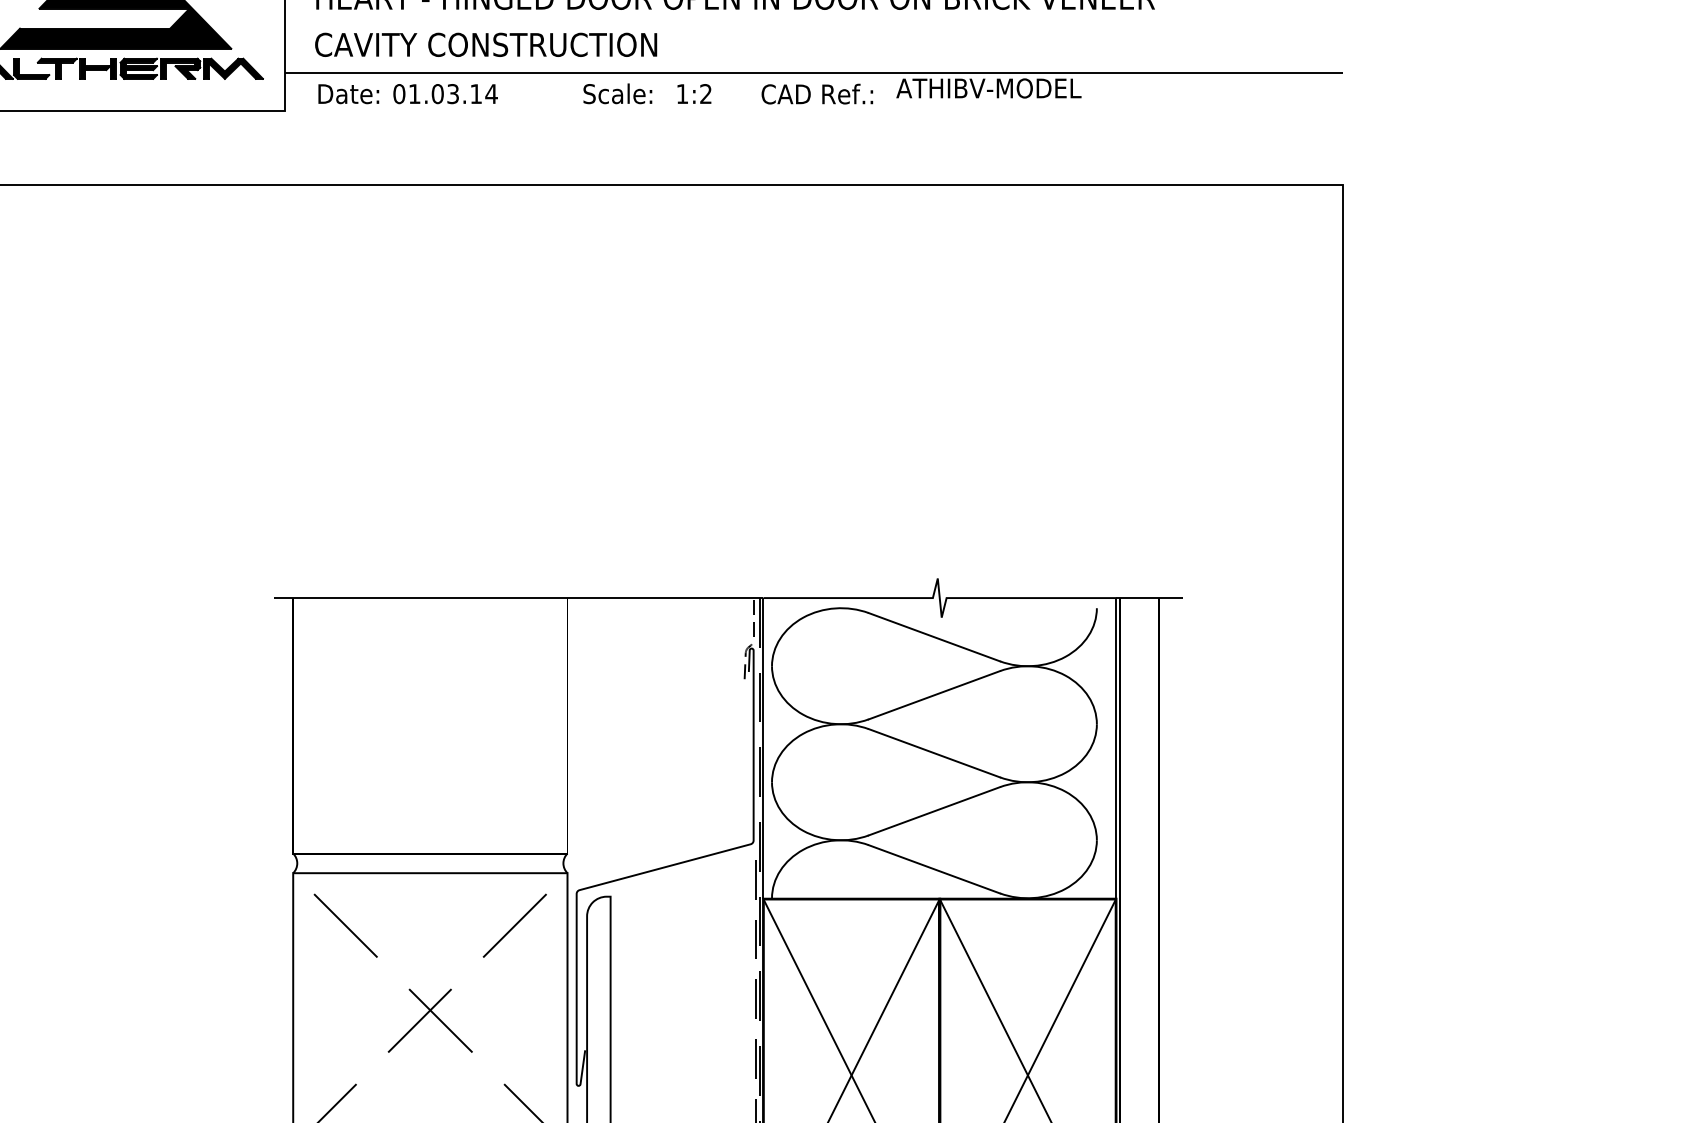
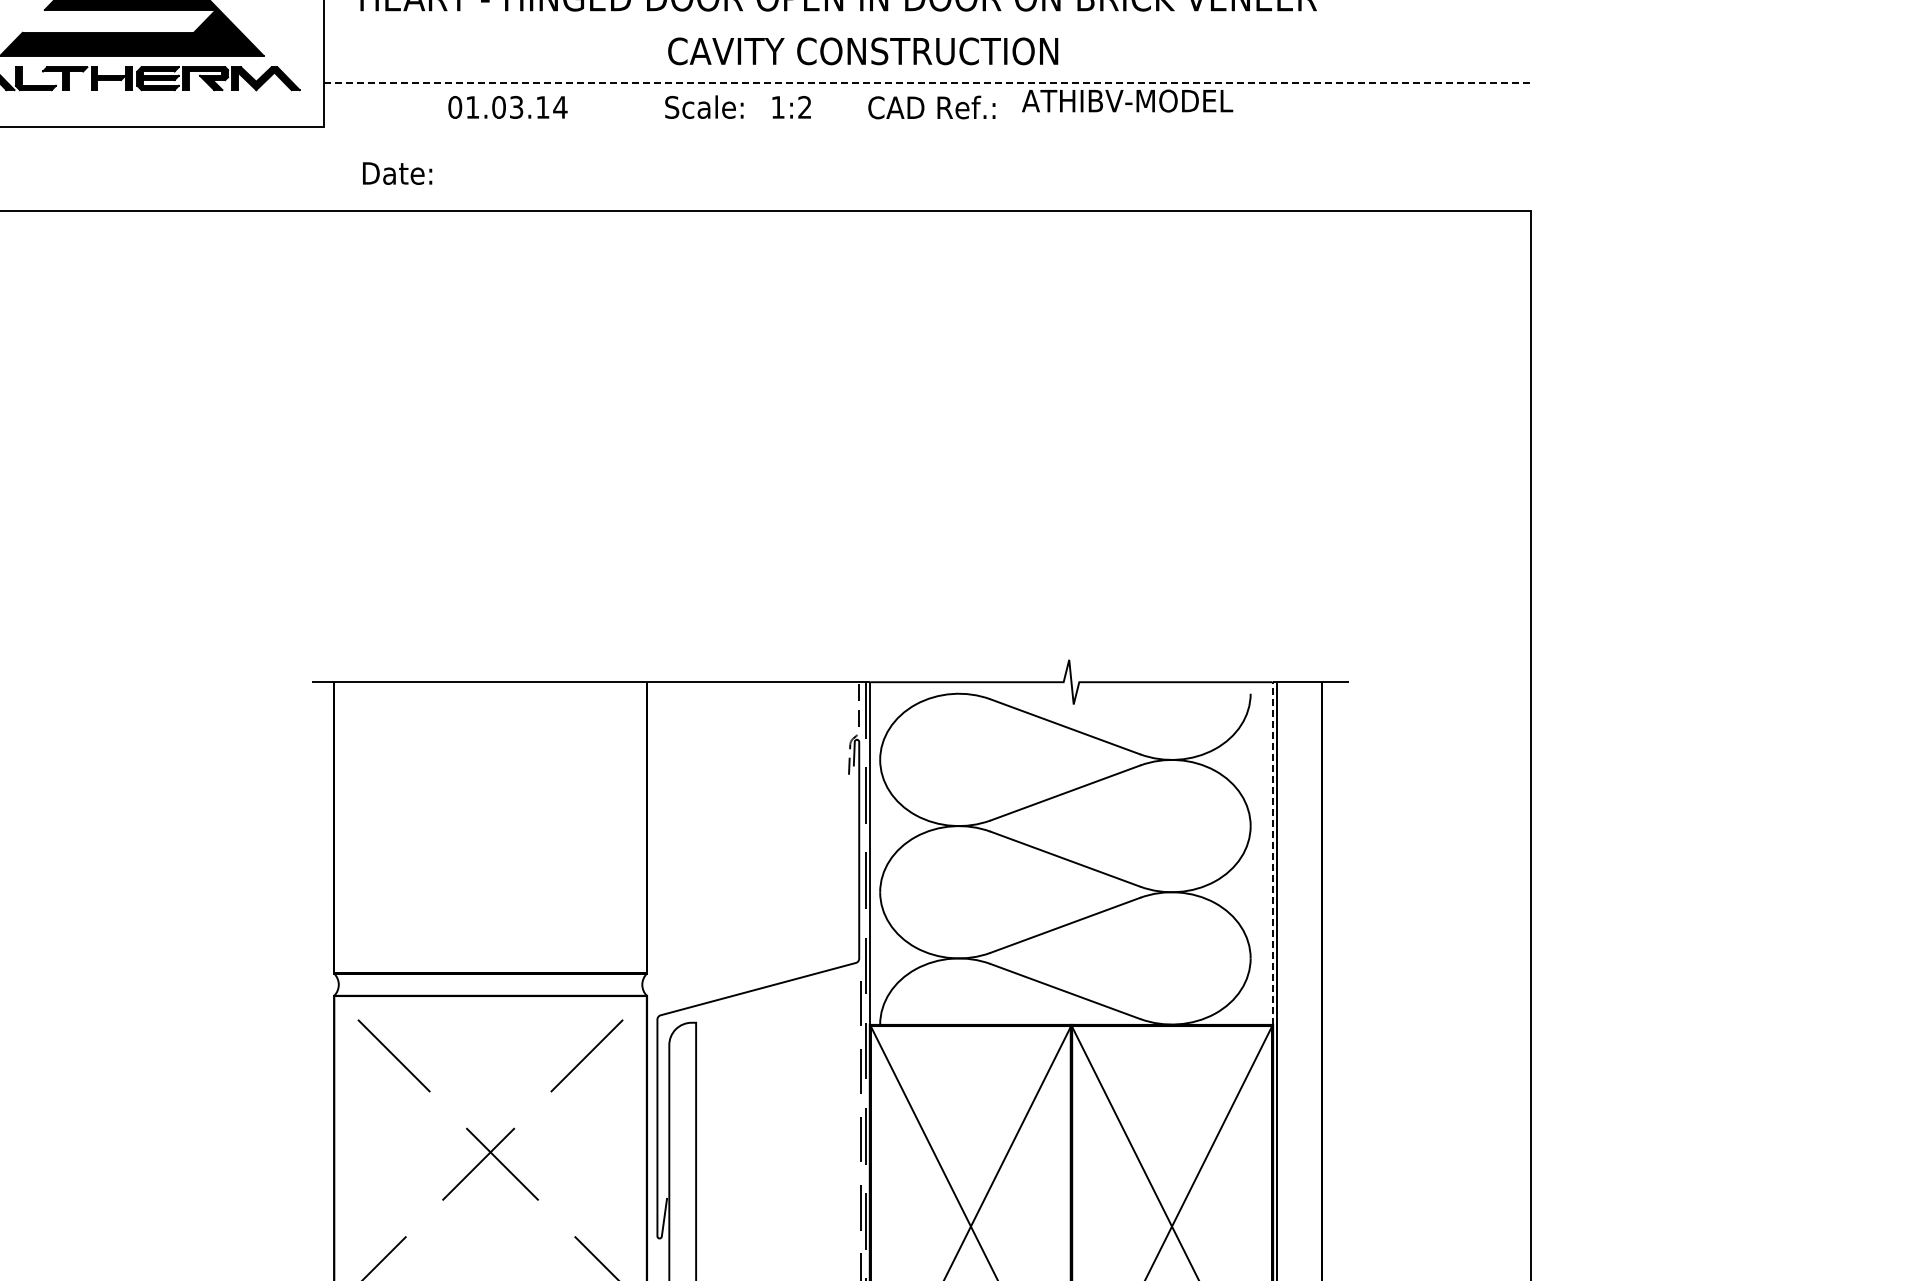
text: (486, 45) -> (863, 51), moved
line: (814, 73) -> (928, 83), solid -> dashed
text: (348, 94) -> (397, 173), moved
line: (1116, 748) -> (1272, 853), solid -> dashed

